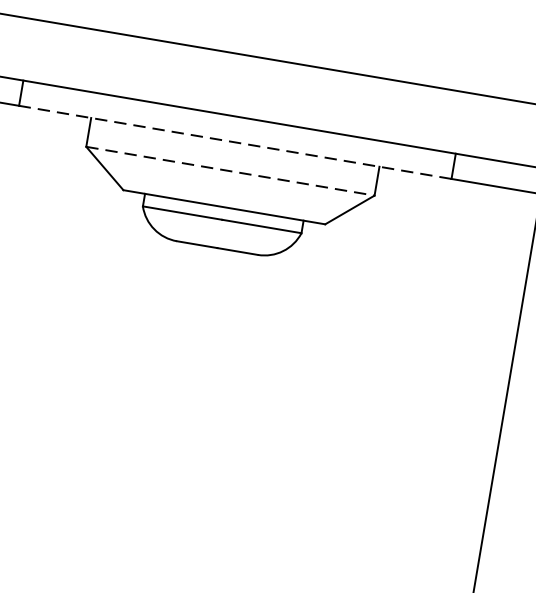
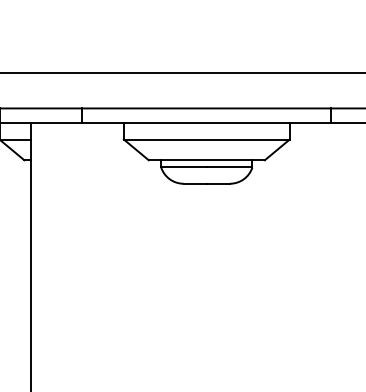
line: (234, 141) -> (206, 122), dashed -> solid
line: (229, 171) -> (206, 139), dashed -> solid

